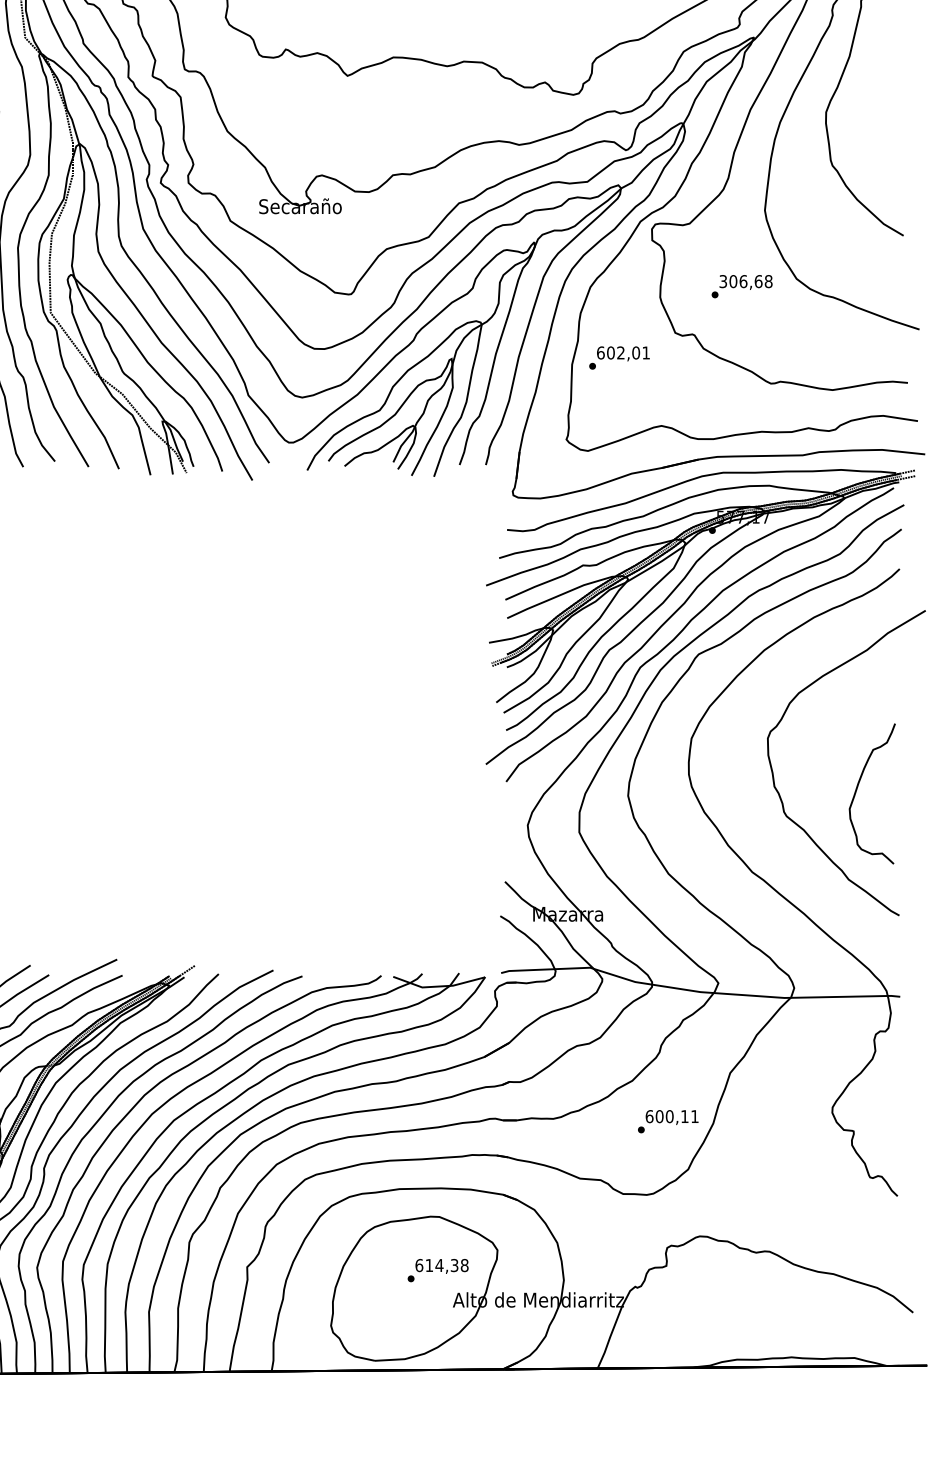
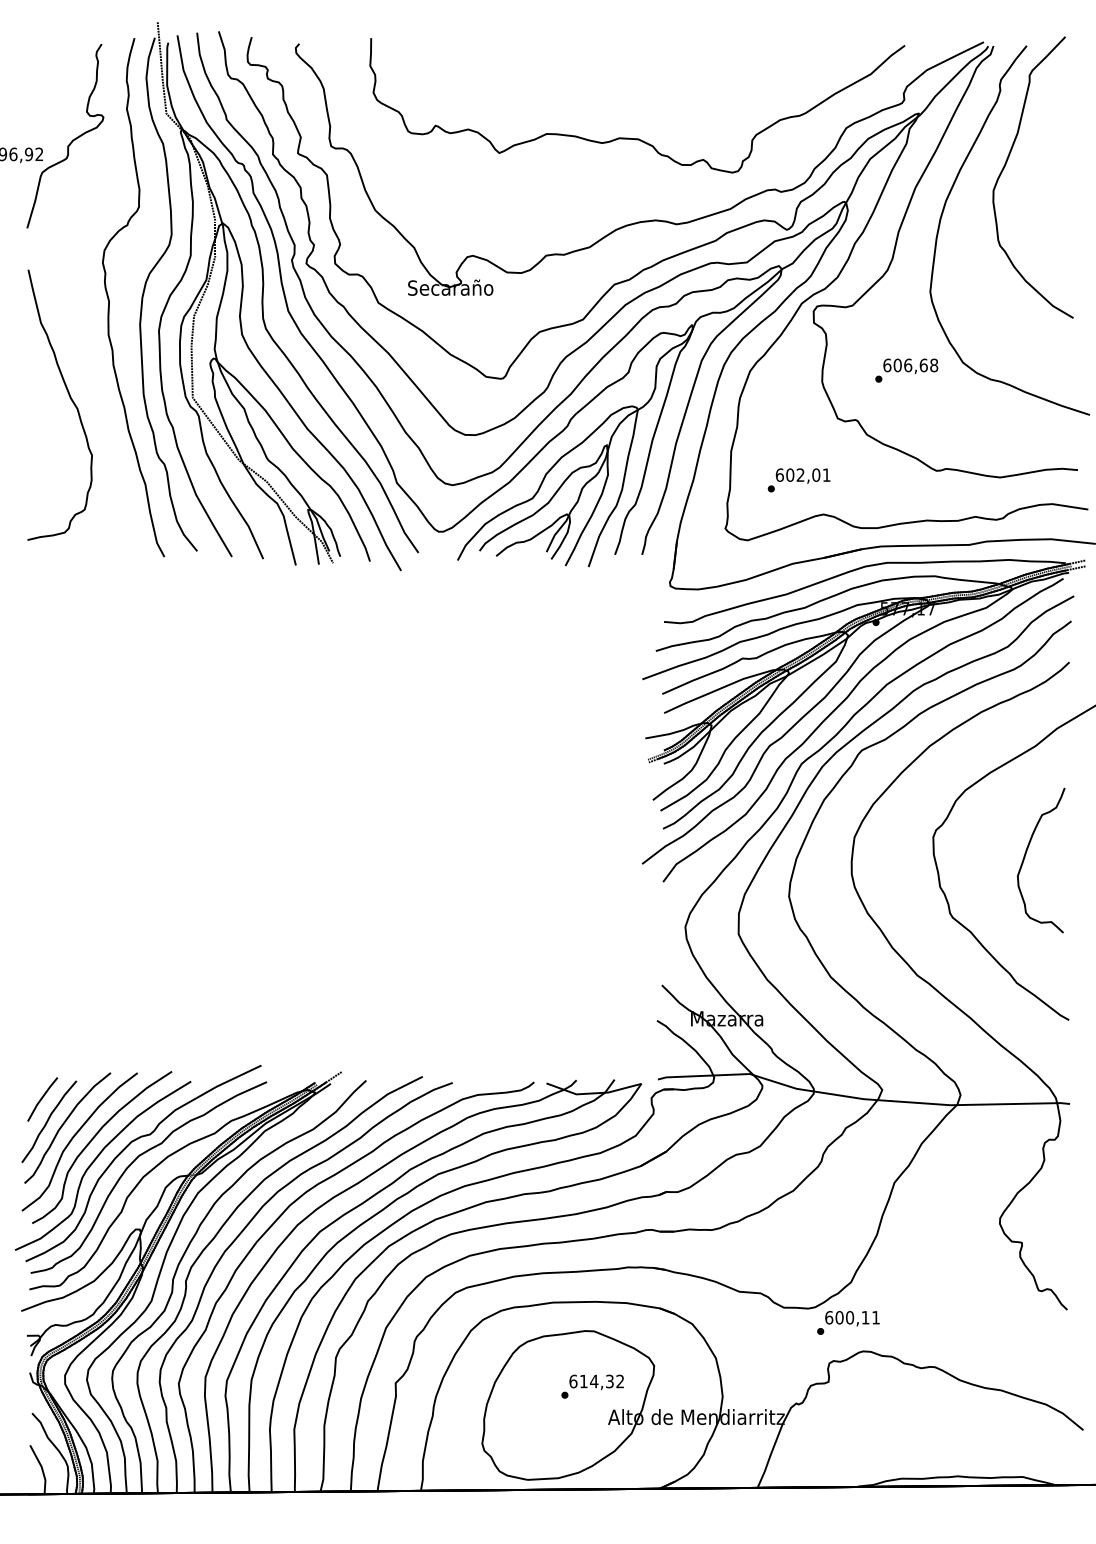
text: (723, 281) -> (887, 365), 306,68 -> 606,68
text: (618, 358) -> (798, 480), moved
curve: (858, 788) -> (1026, 854), moved
text: (668, 1121) -> (848, 1322), moved
text: (464, 1265) -> (620, 1381), 614,38 -> 614,32

